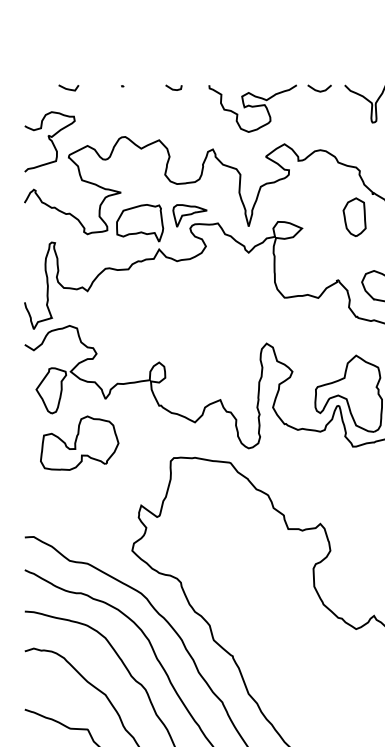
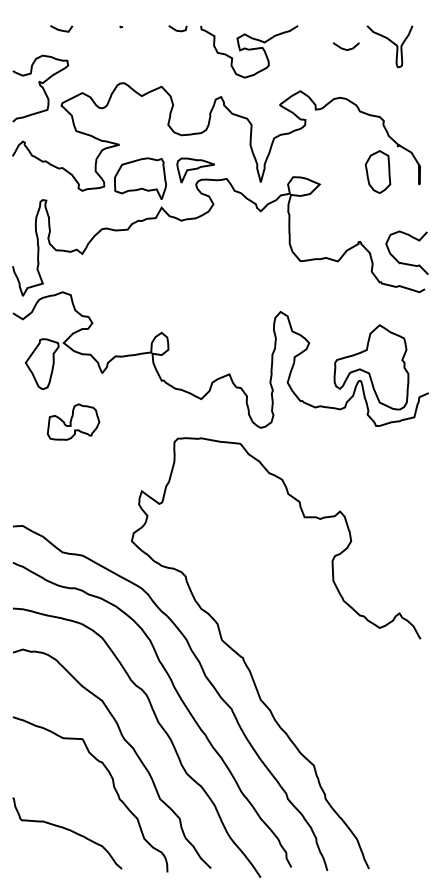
line: (318, 90) -> (345, 48), moved
curve: (252, 107) -> (249, 50), moved
part: (79, 442) -> (73, 421), size x0.6

